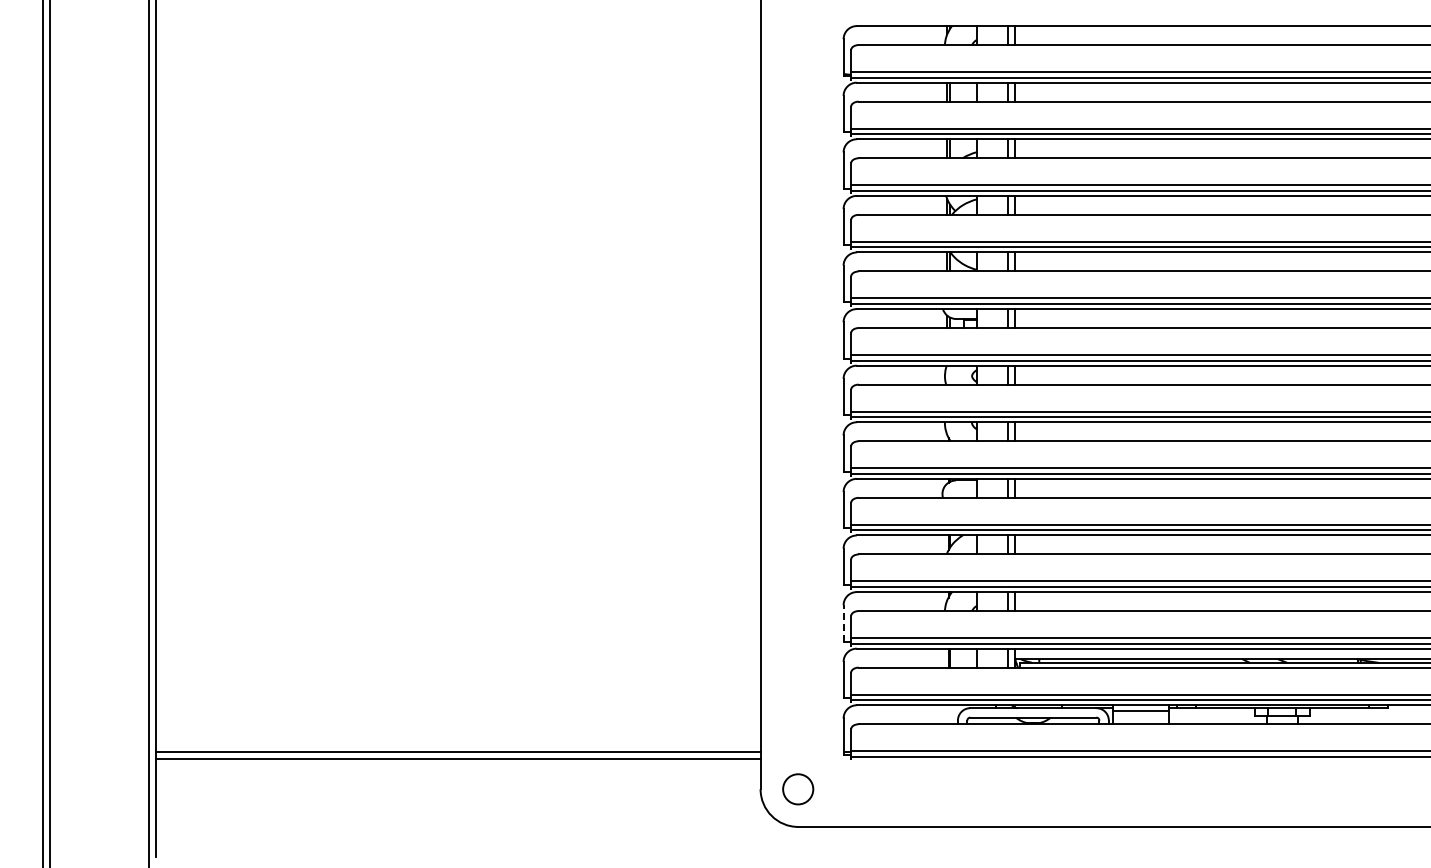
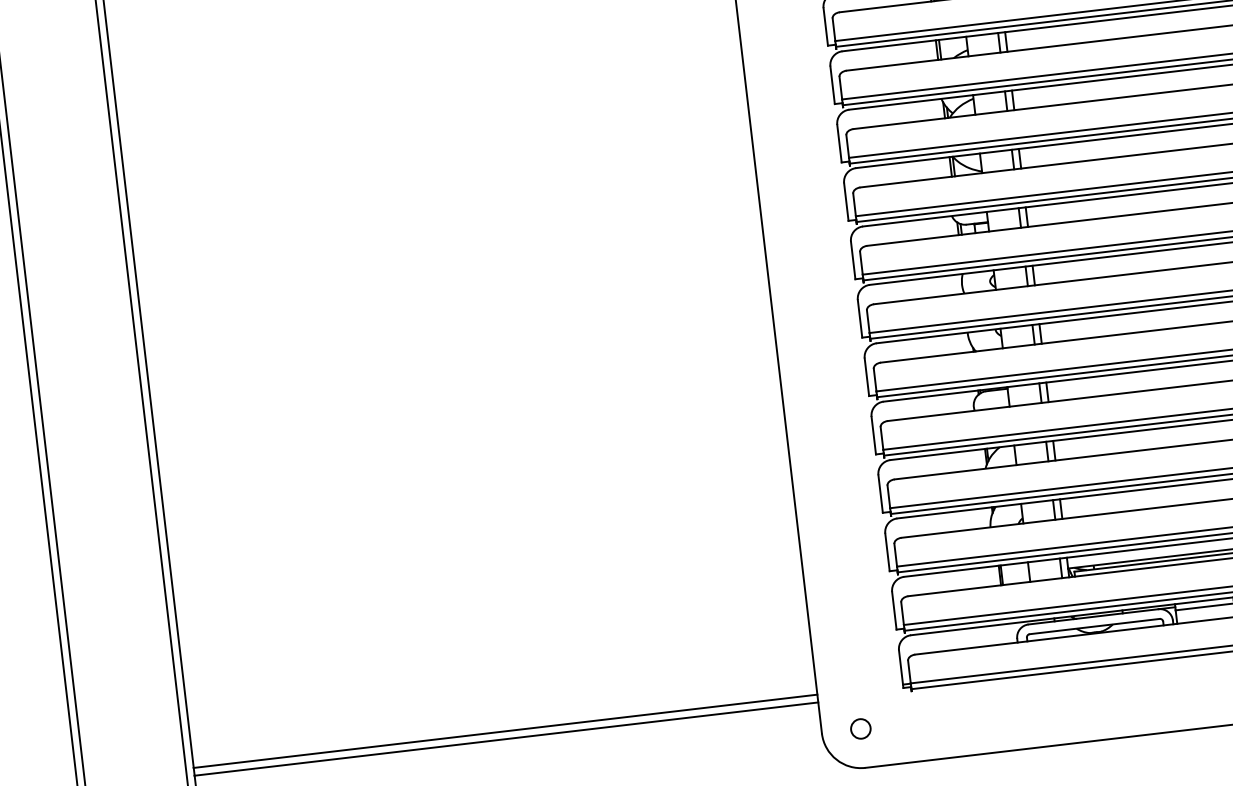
line: (843, 622) -> (887, 551), dashed -> solid
circle: (798, 788) -> (860, 728), size x0.62

